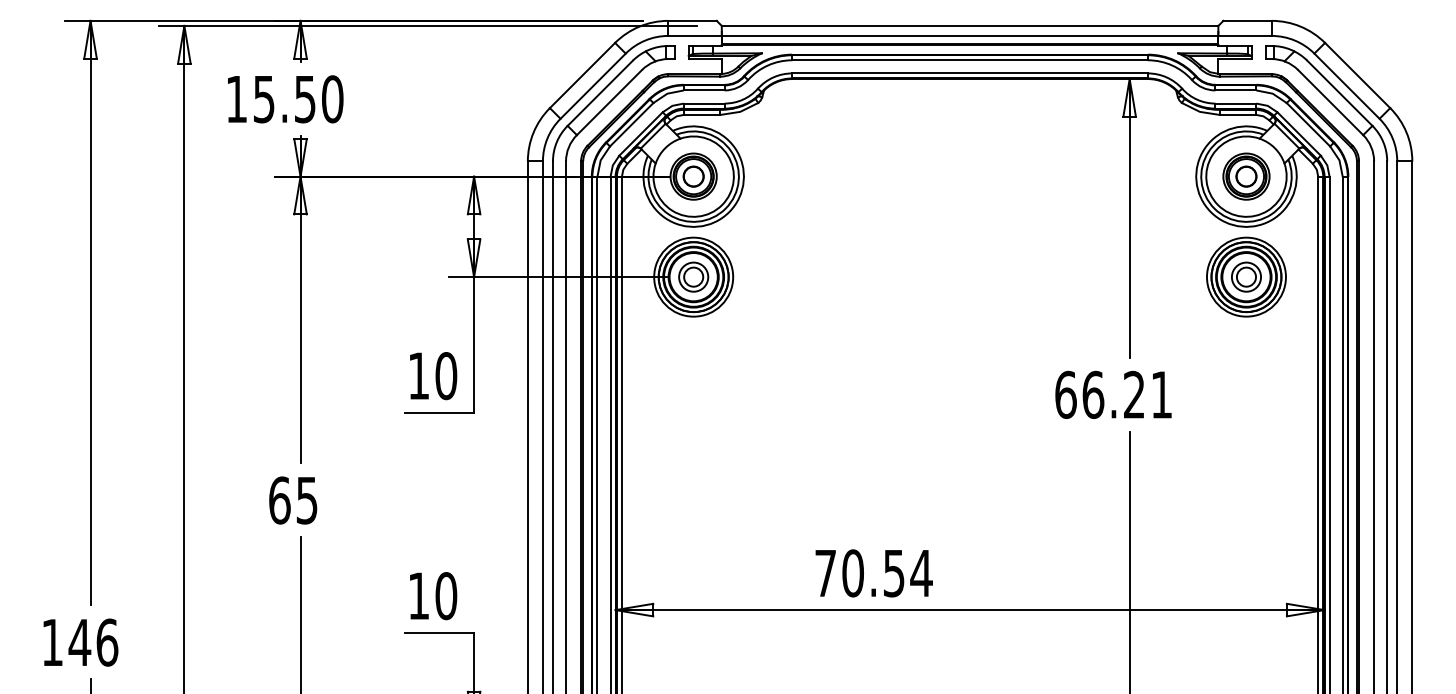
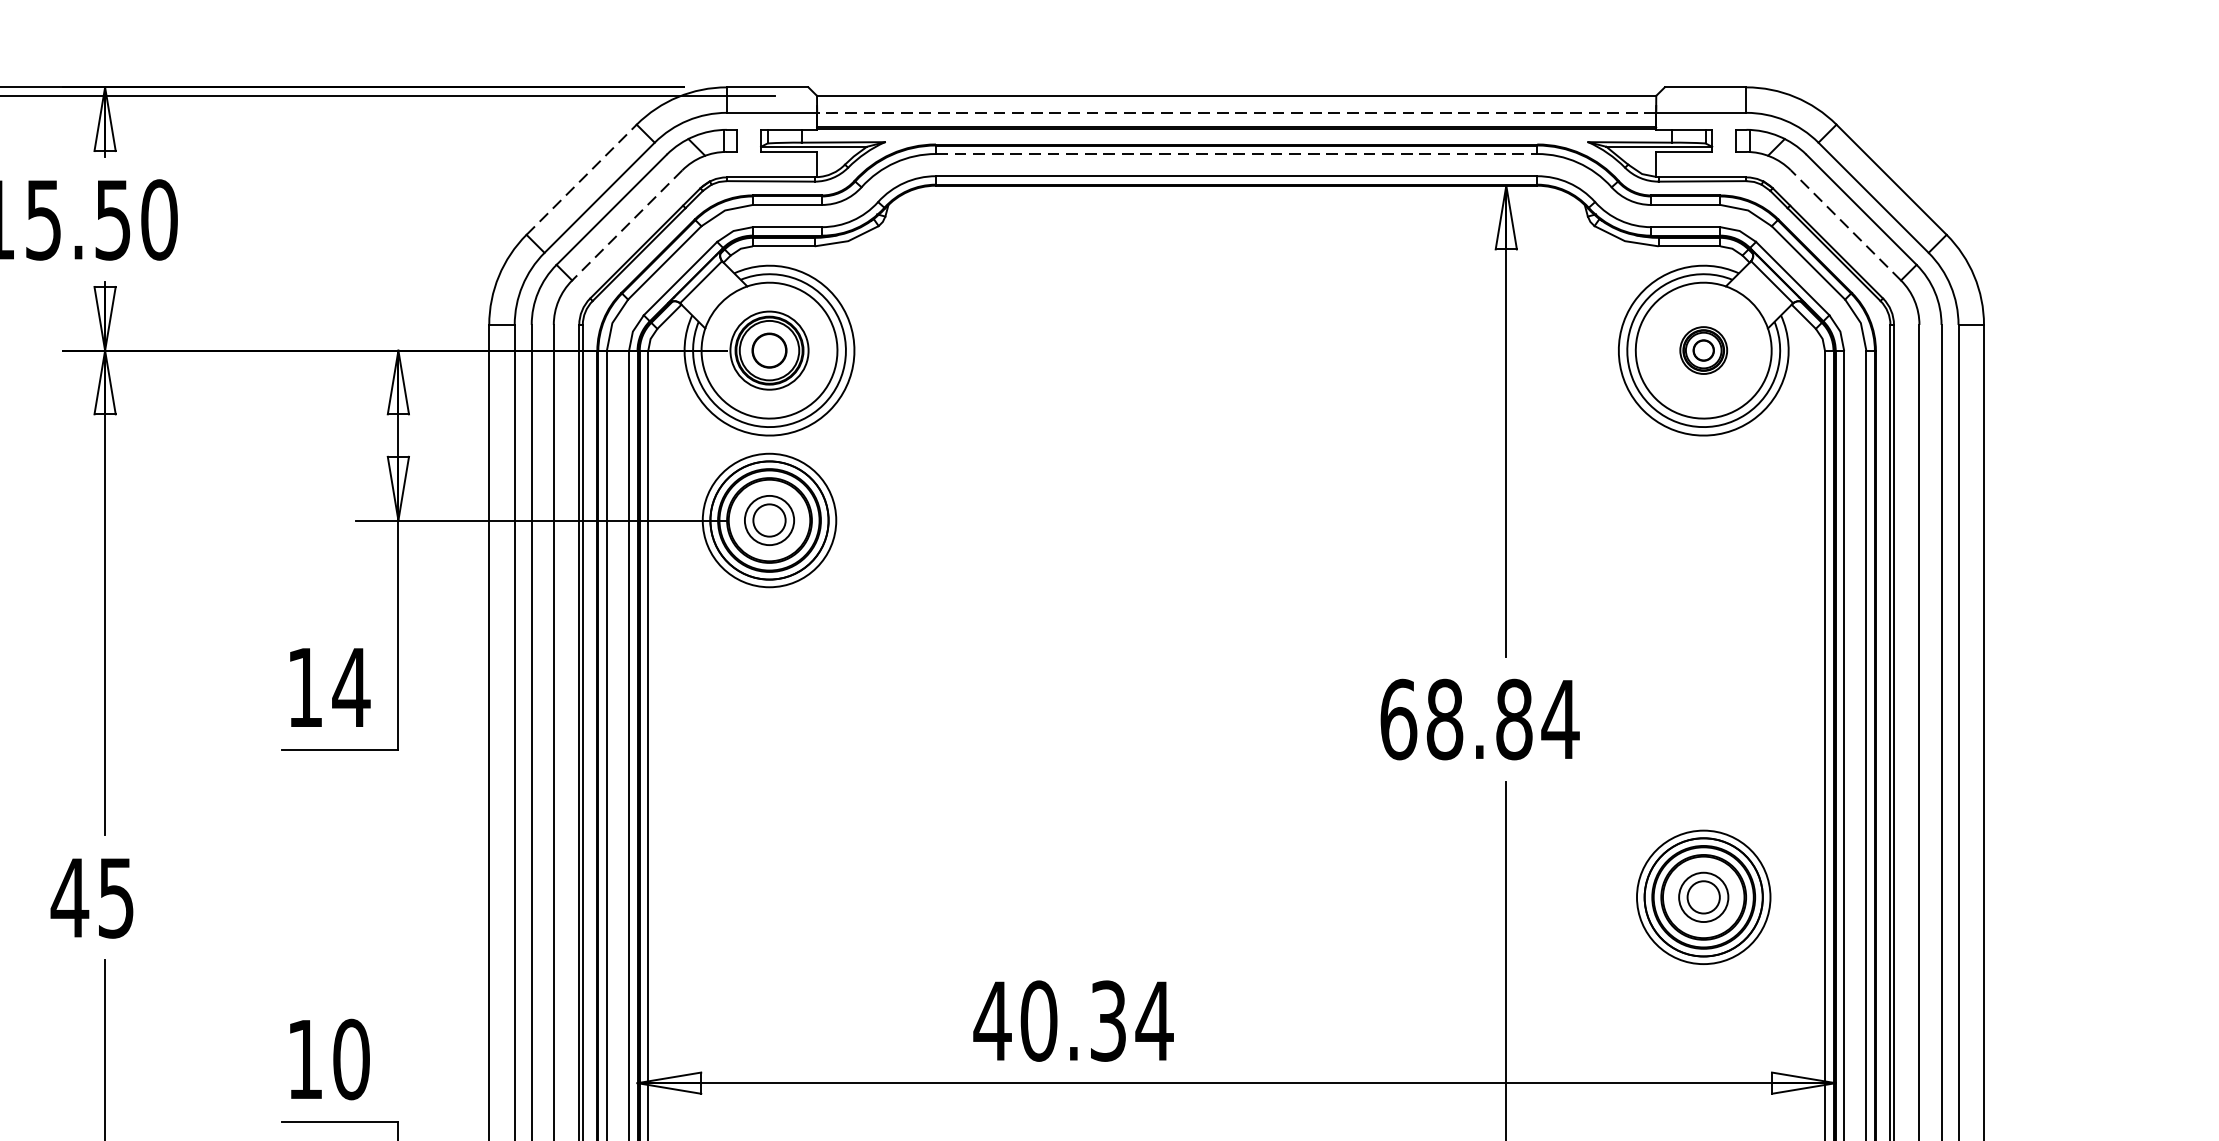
line: (969, 35) -> (1235, 112), solid -> dashed
line: (970, 60) -> (1237, 154), solid -> dashed
line: (582, 75) -> (581, 179), solid -> dashed
line: (609, 102) -> (627, 225), solid -> dashed
line: (1330, 102) -> (1845, 225), solid -> dashed
part: (1246, 176) -> (1703, 350), size x0.6
part: (1246, 276) -> (1703, 896), moved
text: (445, 376) -> (350, 688), 10 -> 14
text: (1127, 394) -> (1502, 718), 66.21 -> 68.84
text: (279, 500) -> (69, 897), 65 -> 45
text: (859, 572) -> (1049, 1019), 70.54 -> 40.34

